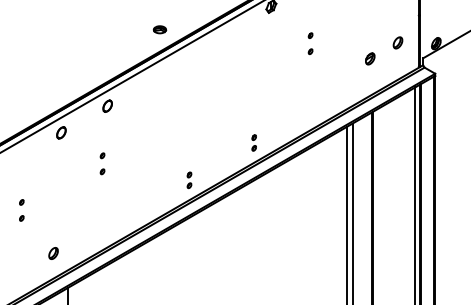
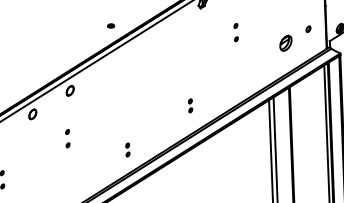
part: (159, 29) -> (110, 25), size x0.6
part: (397, 42) -> (308, 28), size x0.6
part: (370, 58) -> (286, 42), size x1.6
part: (253, 142) -> (189, 105), moved
part: (189, 180) -> (127, 150), moved

